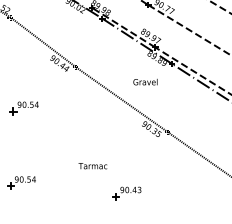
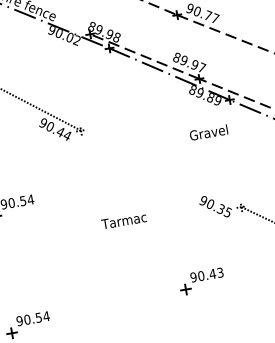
text: (145, 81) -> (208, 131), moved
line: (121, 99) -> (160, 168), removed
text: (92, 166) -> (123, 221), moved
part: (126, 193) -> (201, 281), moved

